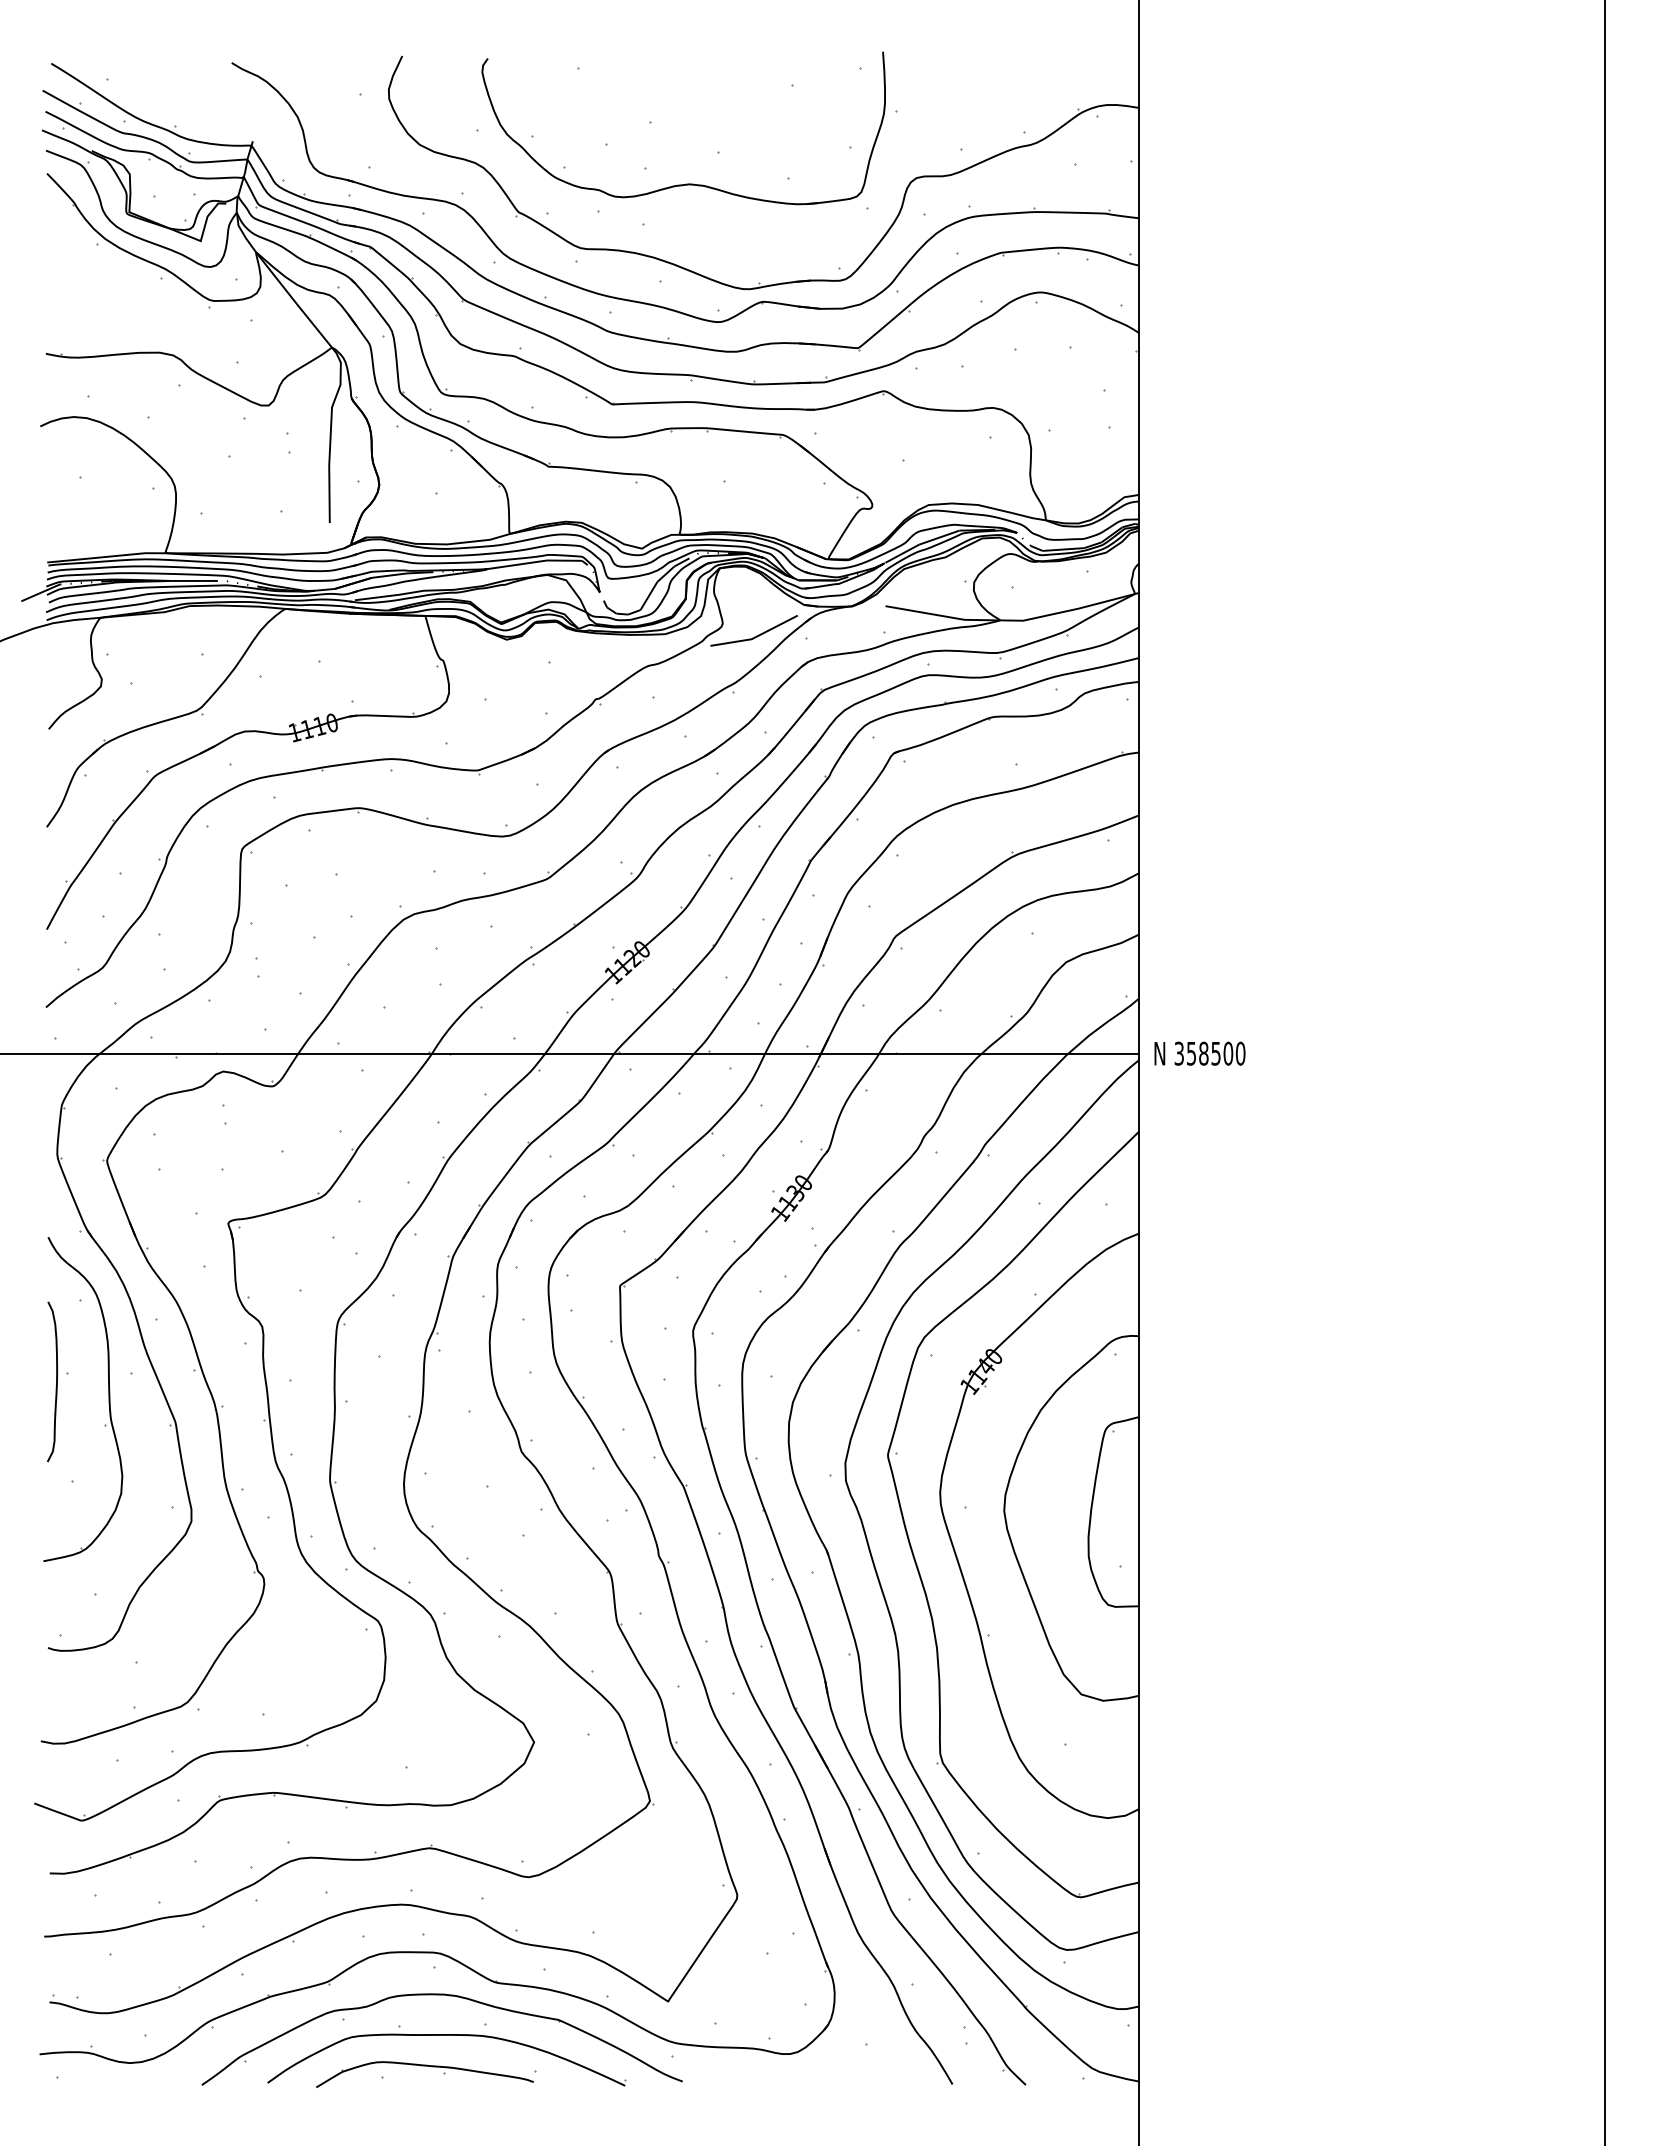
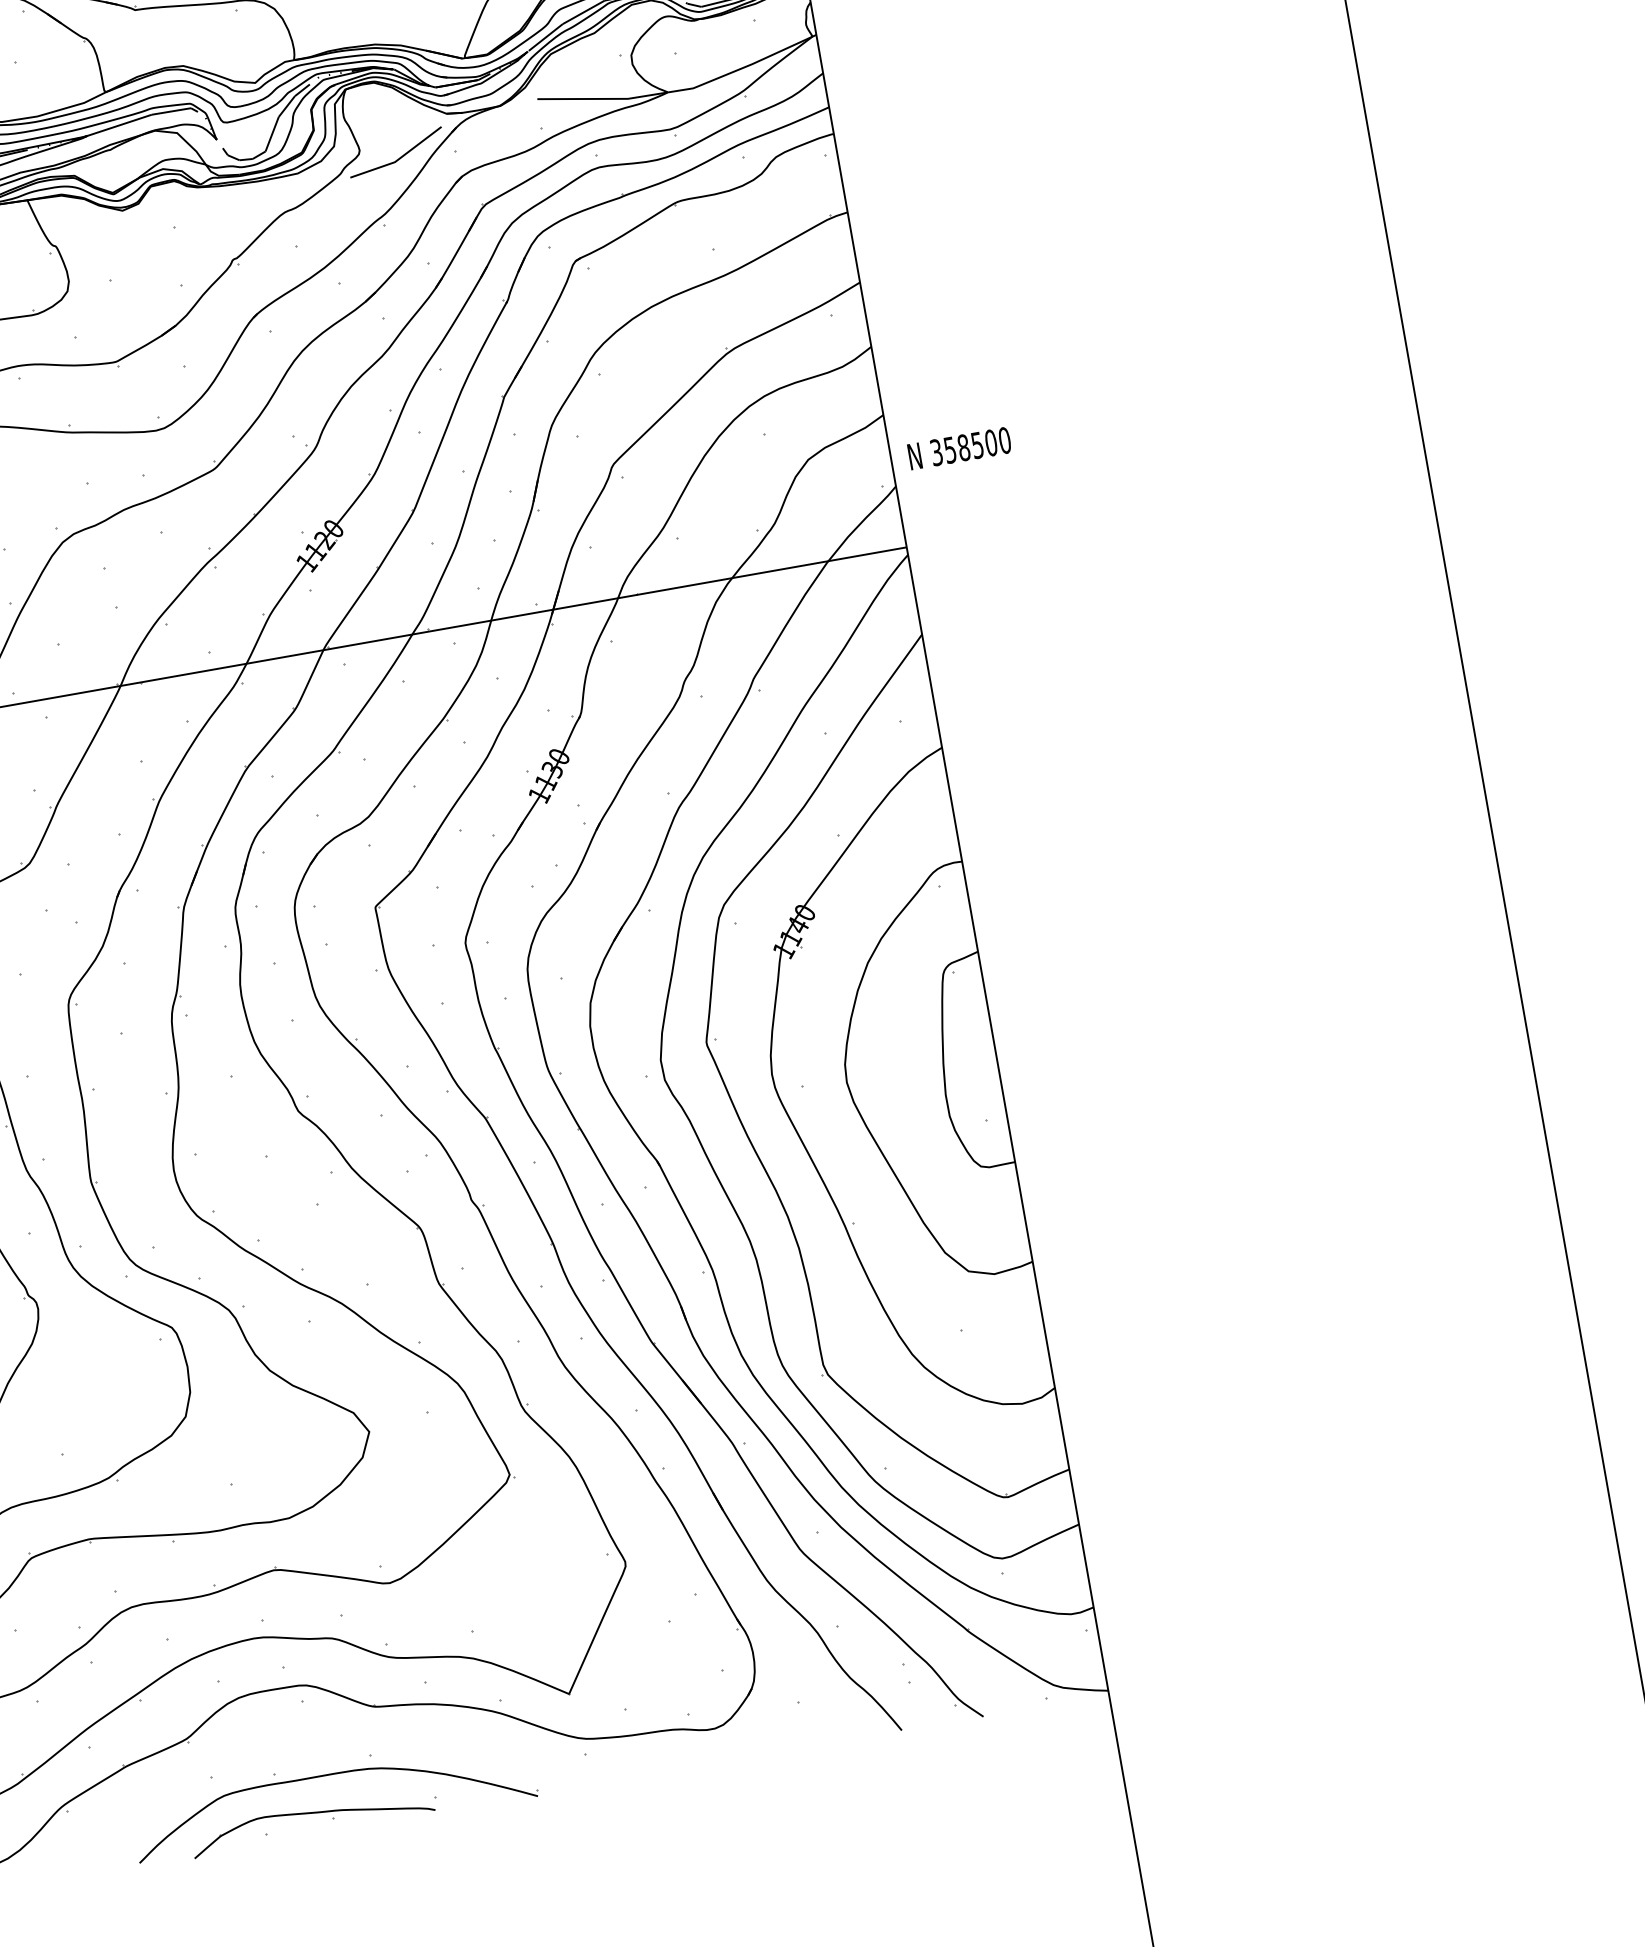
text: (1199, 1053) -> (959, 448), moved
part: (449, 1996) -> (324, 1731), removed

